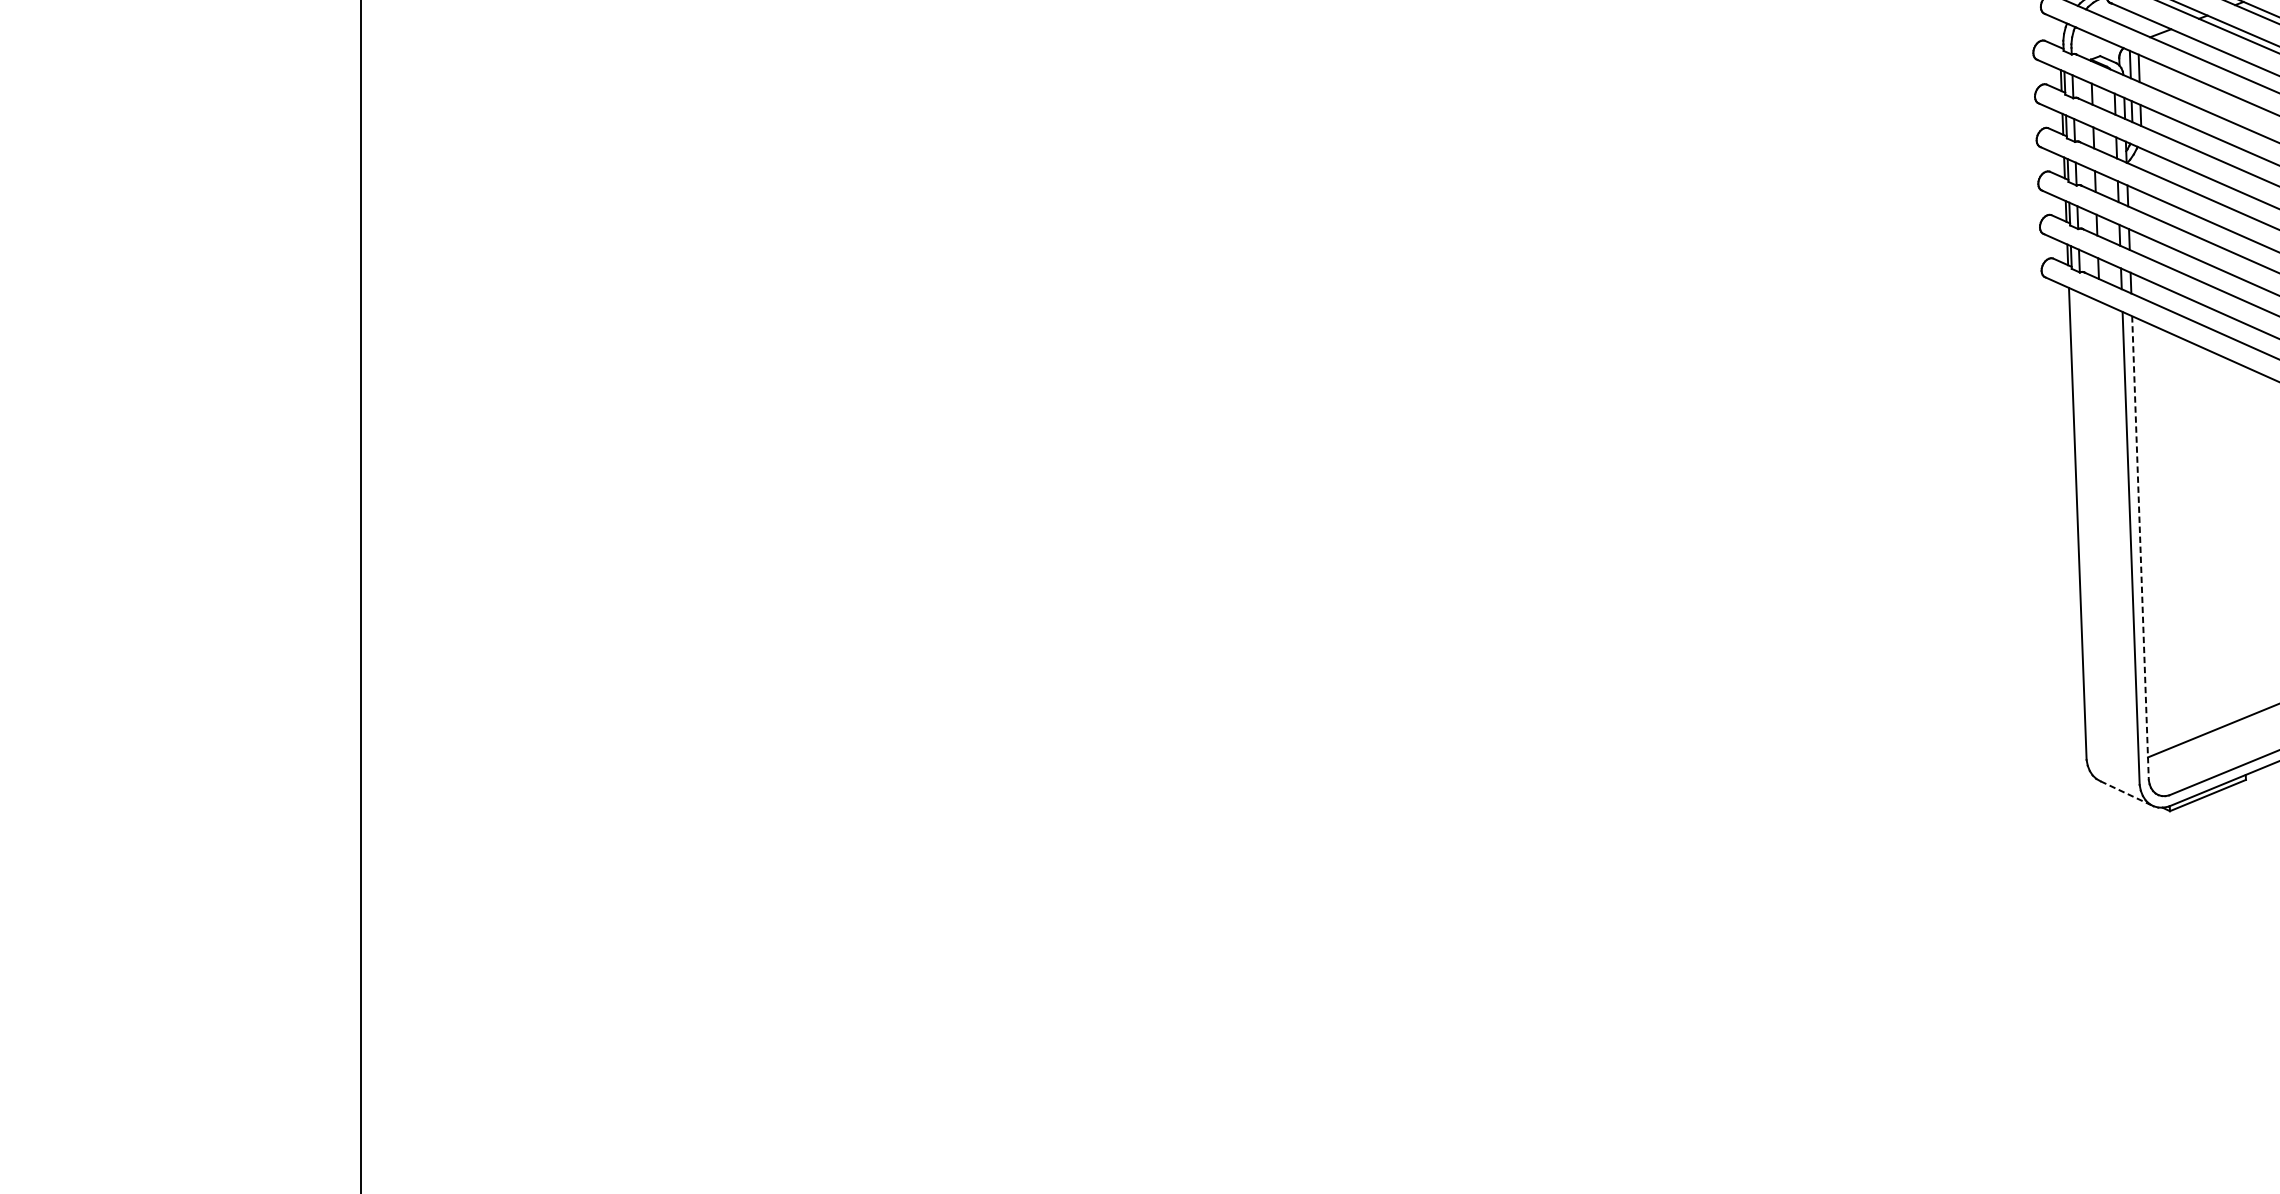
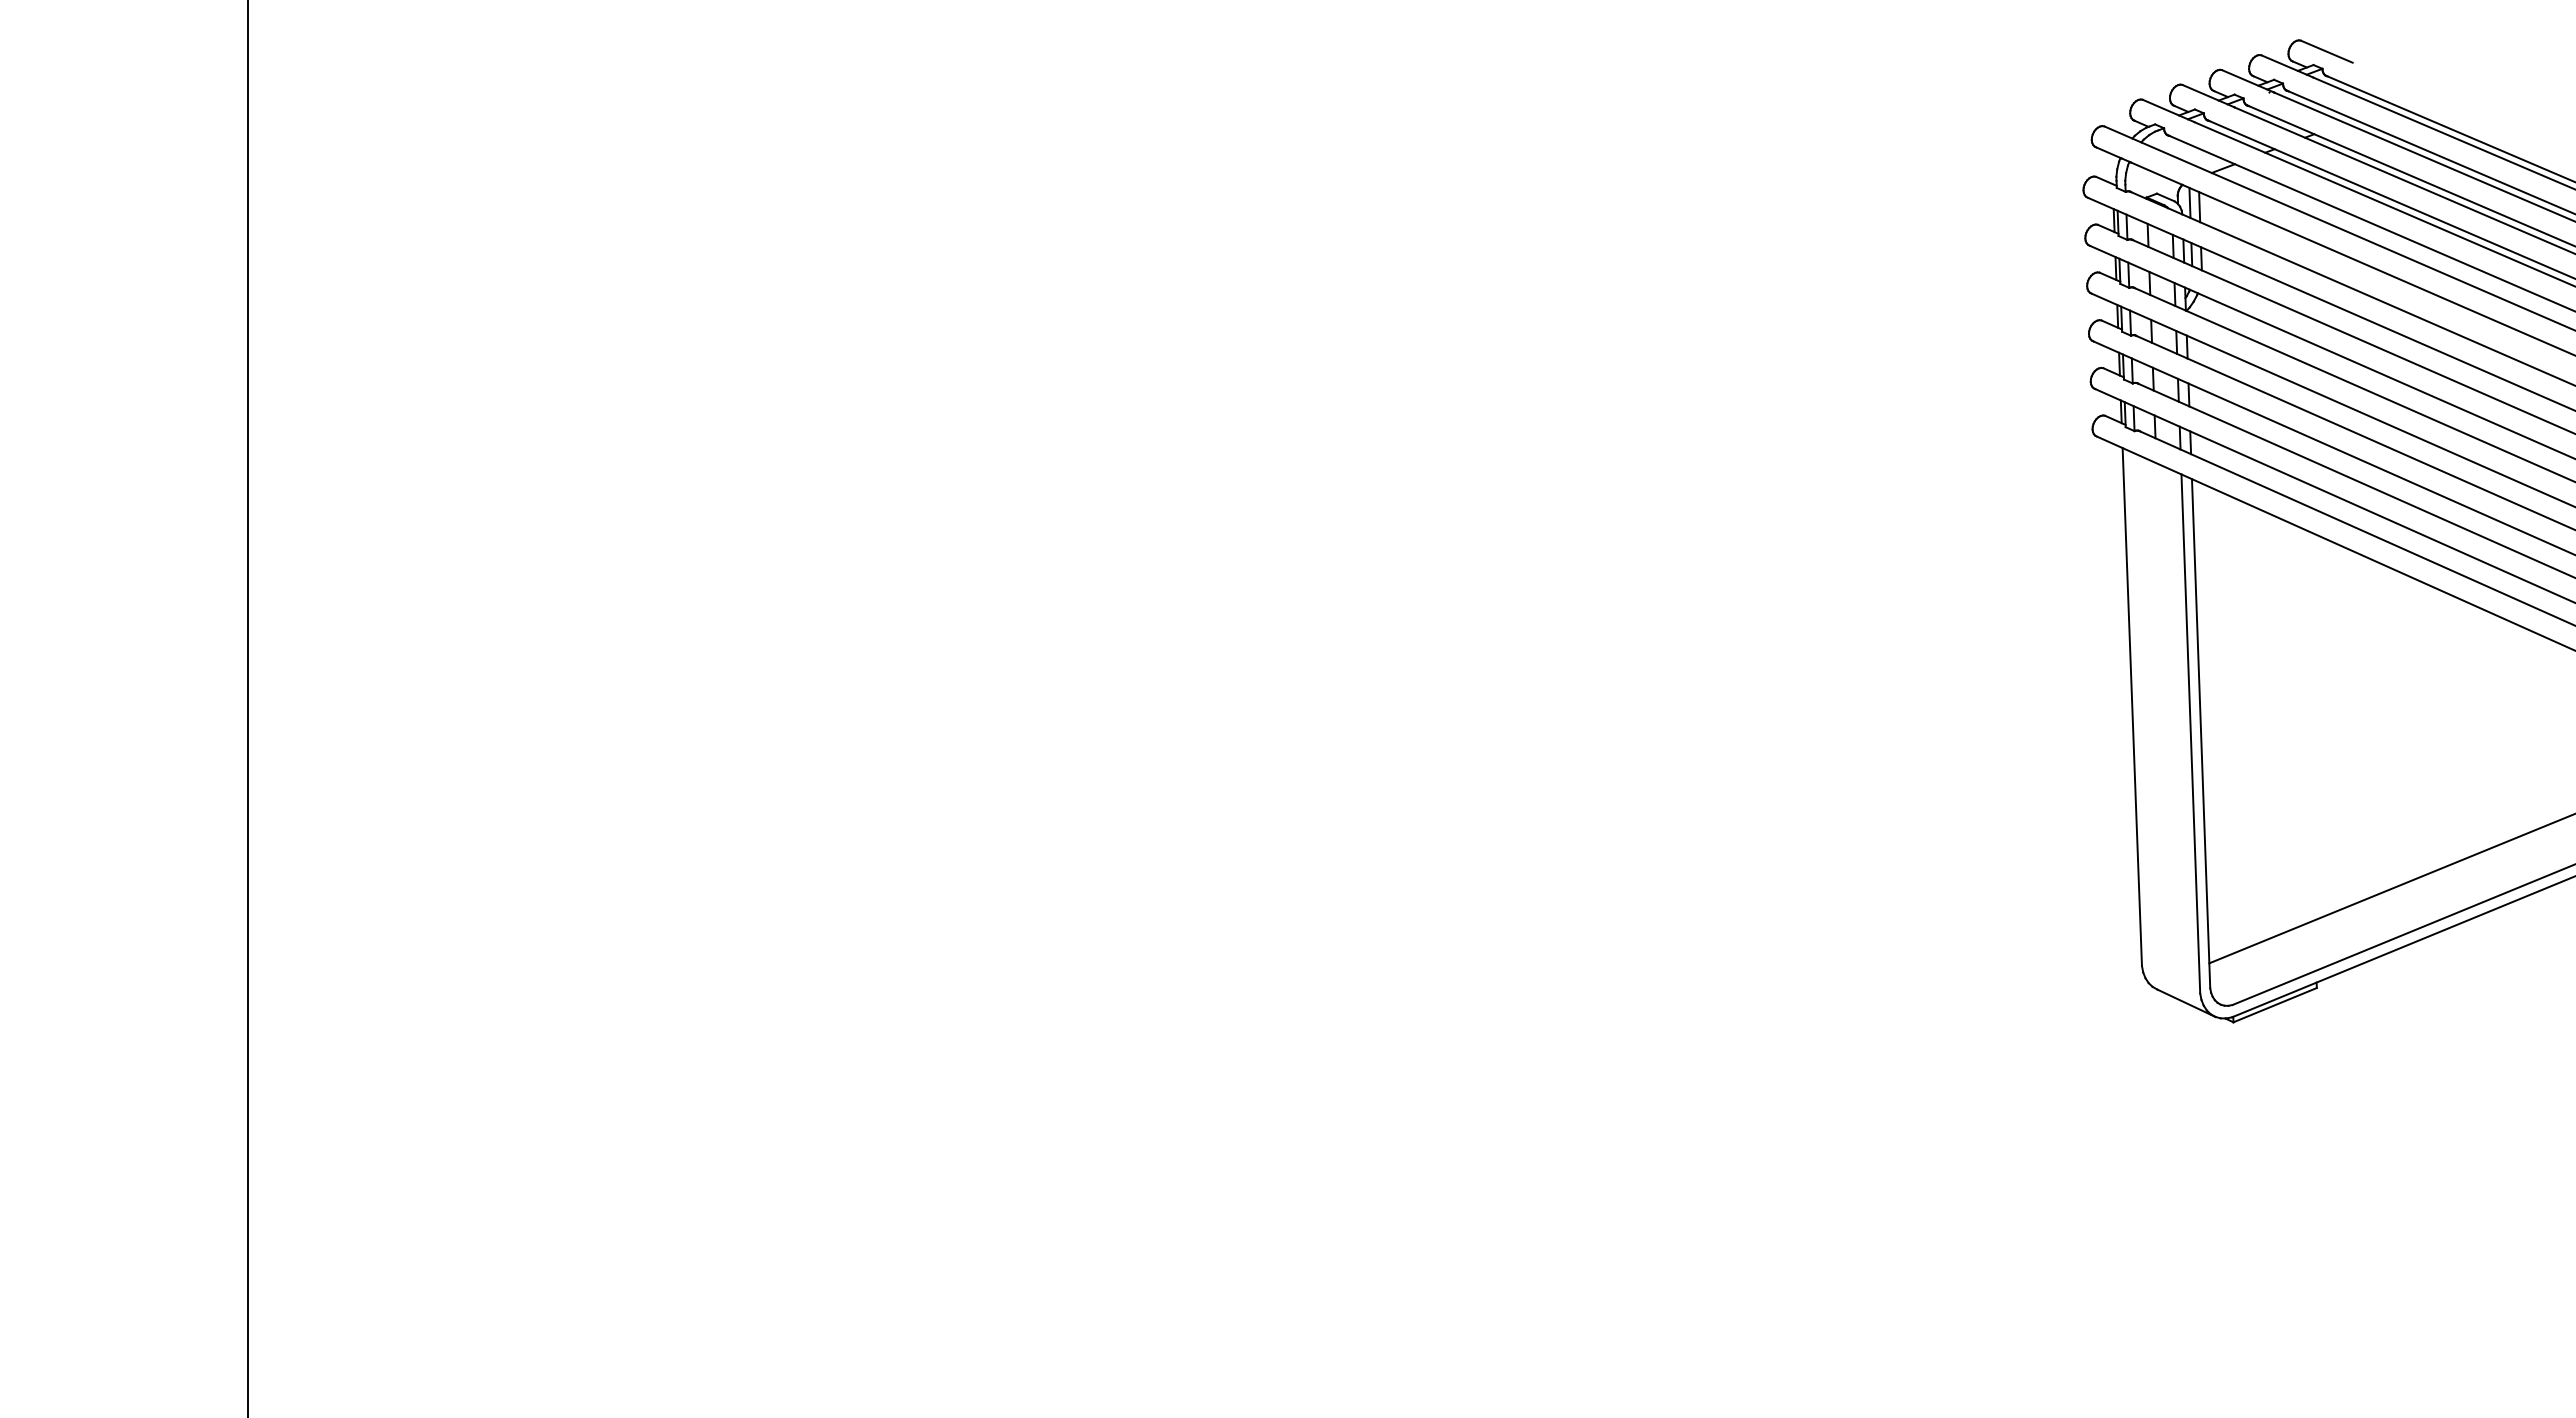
line: (2140, 548) -> (2201, 733), dashed -> solid
line: (2127, 794) -> (2186, 1003), dashed -> solid

